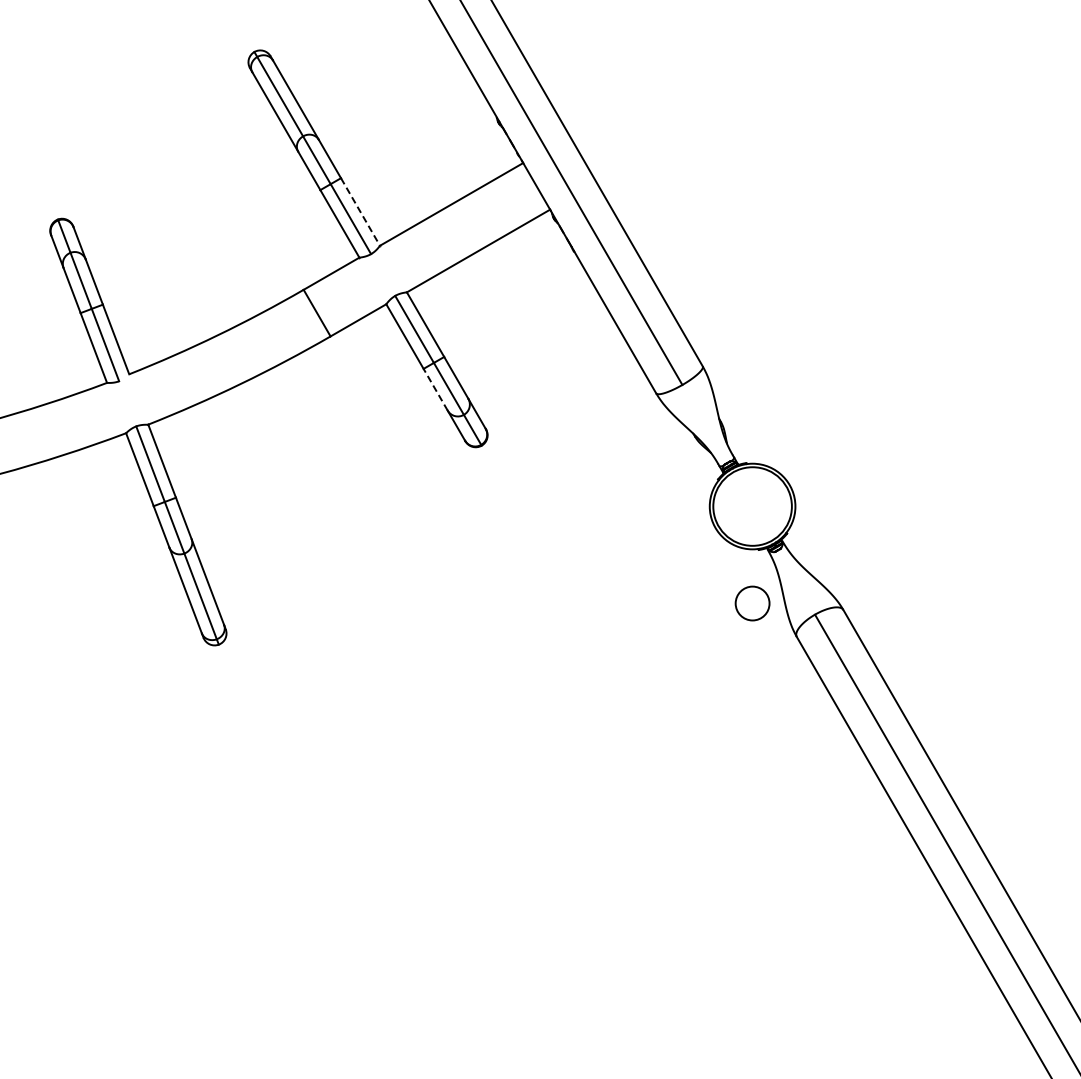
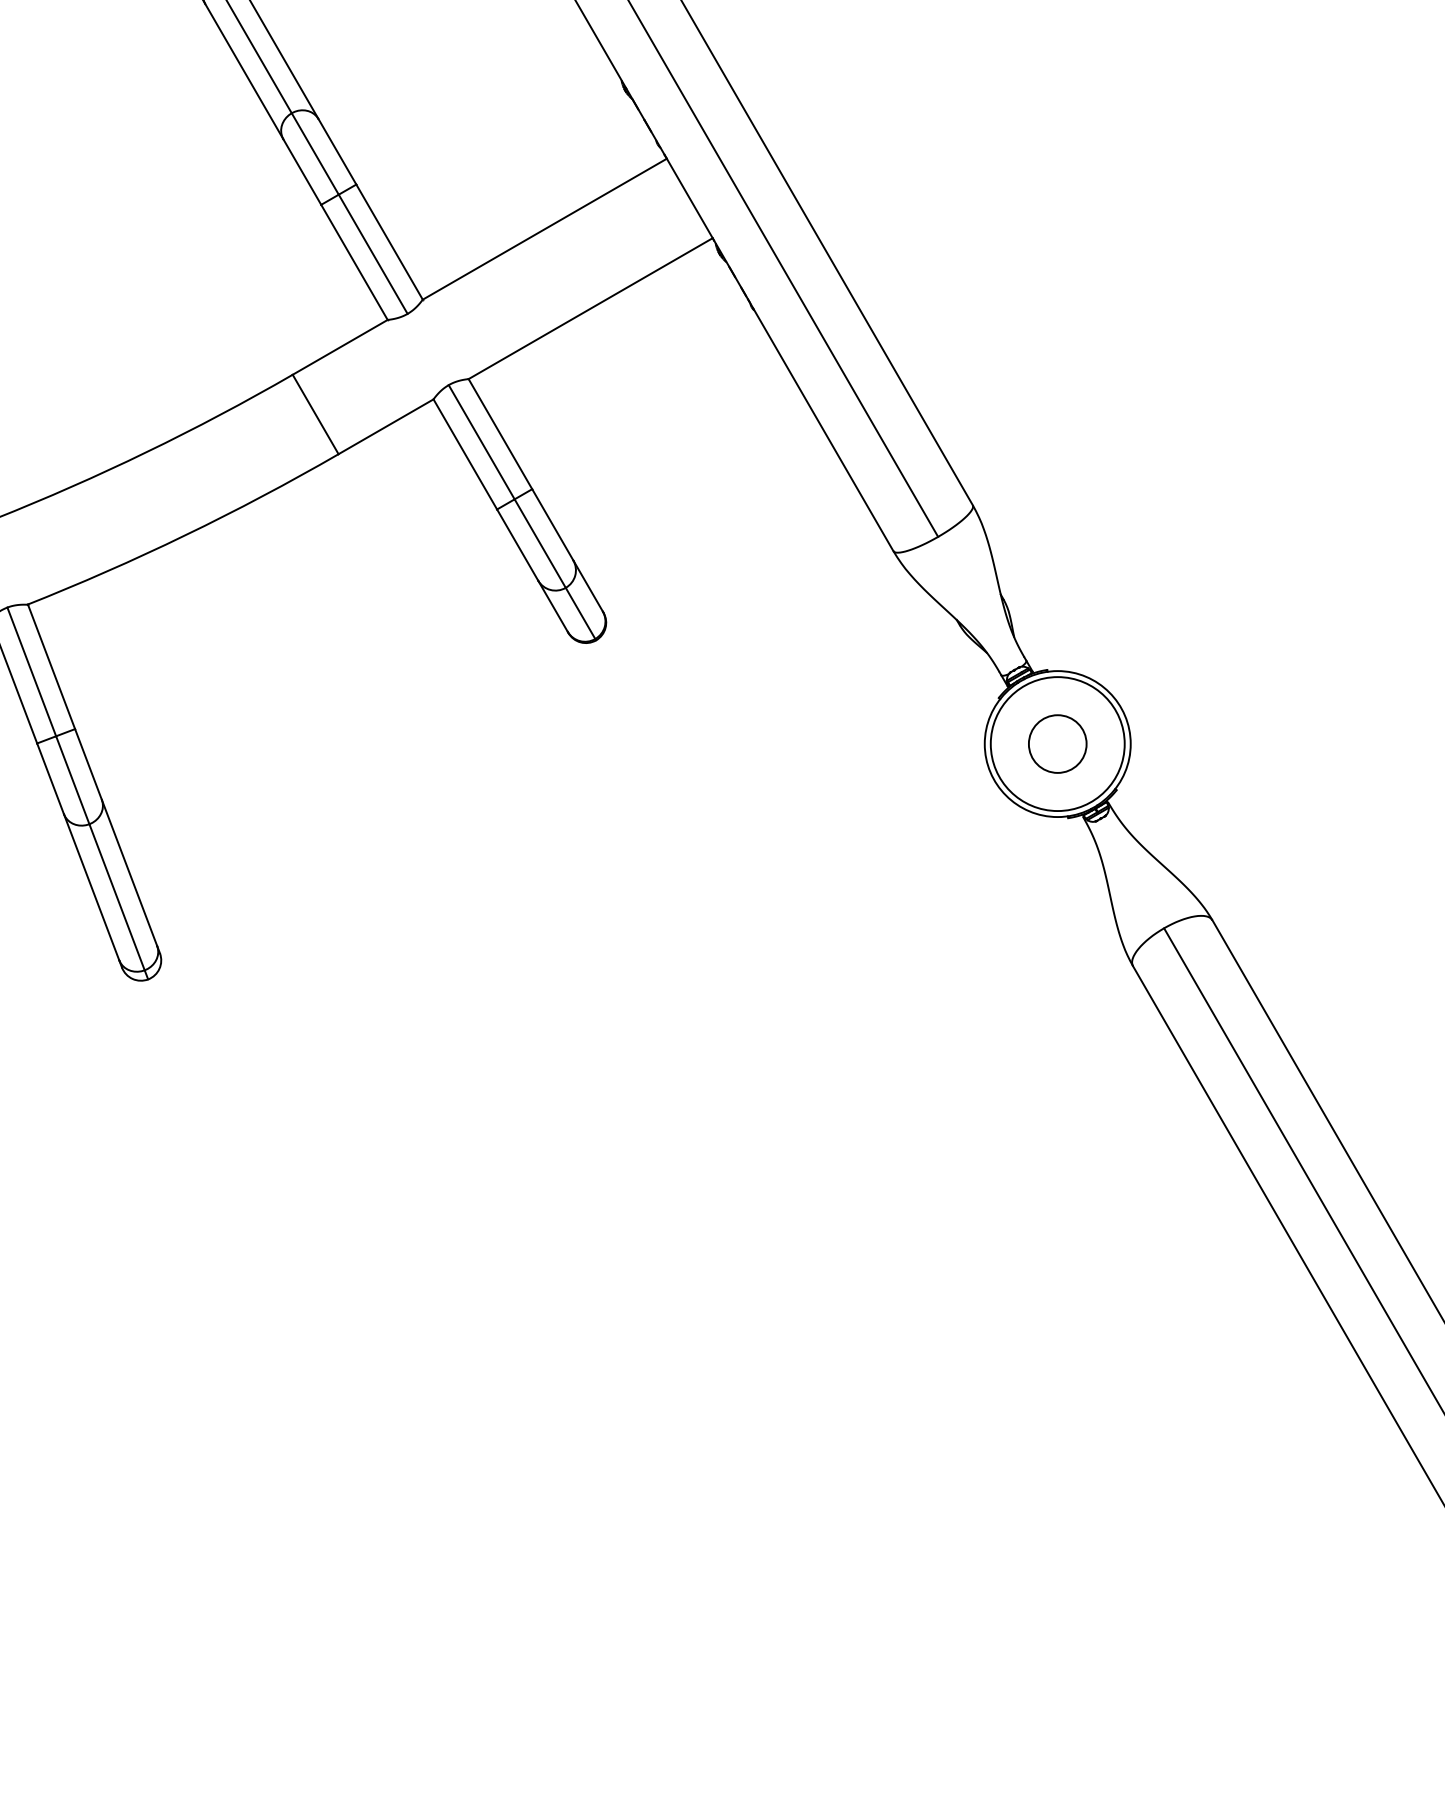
line: (360, 212) -> (389, 242), dashed -> solid
line: (435, 389) -> (517, 544), dashed -> solid
circle: (752, 603) -> (1057, 743), moved

